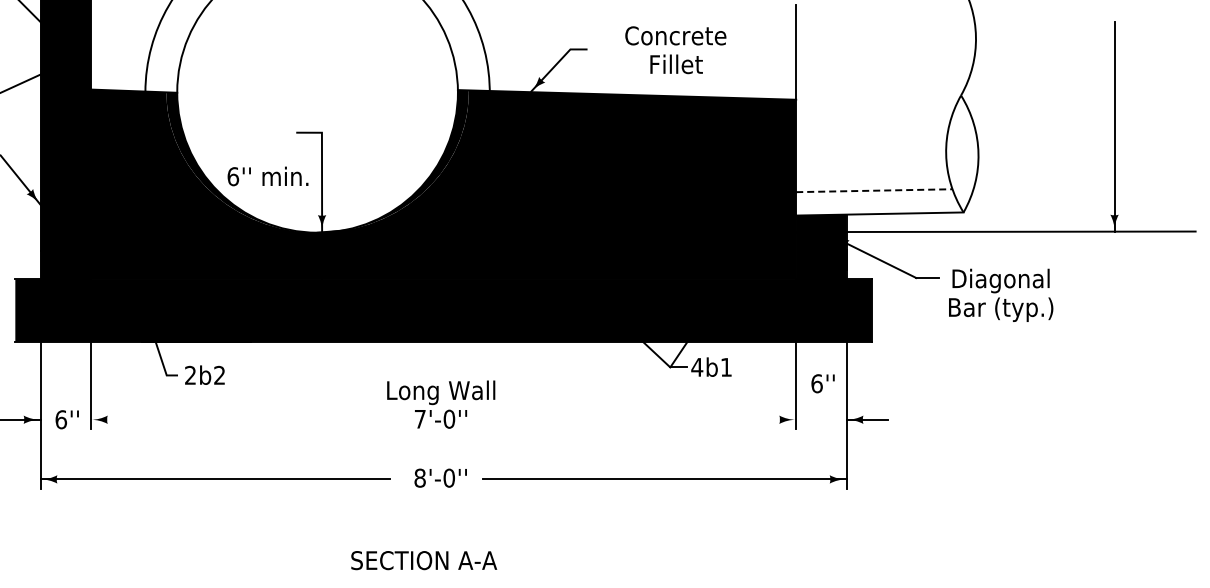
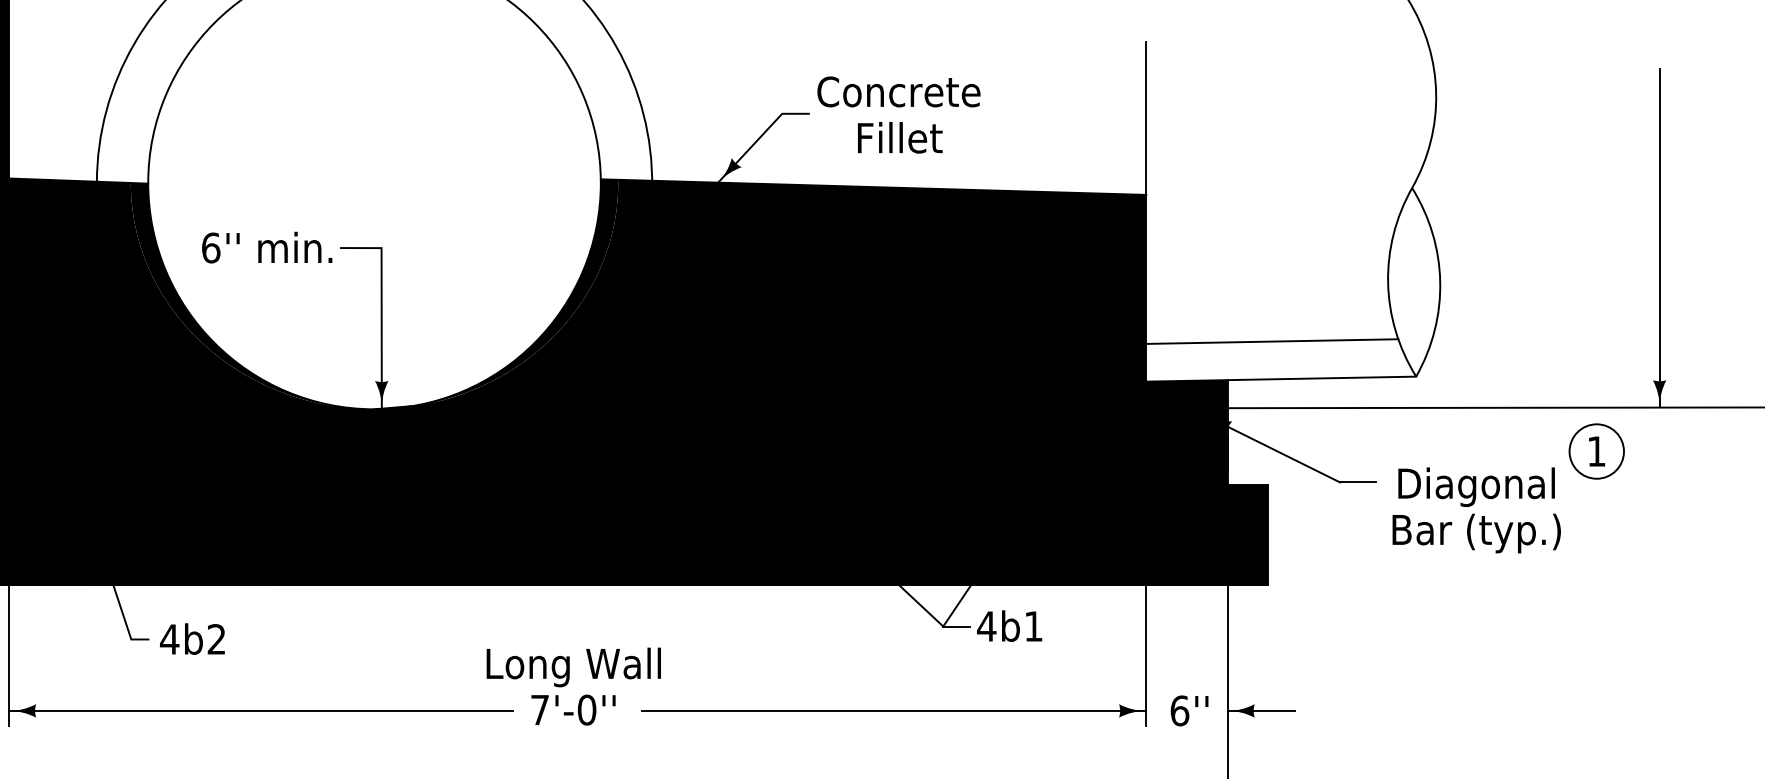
text: (675, 50) -> (898, 115), moved
text: (267, 176) -> (266, 247), moved
line: (874, 190) -> (1272, 341), dashed -> solid
part: (1075, 258) -> (1596, 450), added
text: (190, 374) -> (169, 637), 2b2 -> 4b2
text: (822, 383) -> (1188, 710), moved
line: (246, 419) -> (259, 710), added
line: (639, 419) -> (893, 710), added

